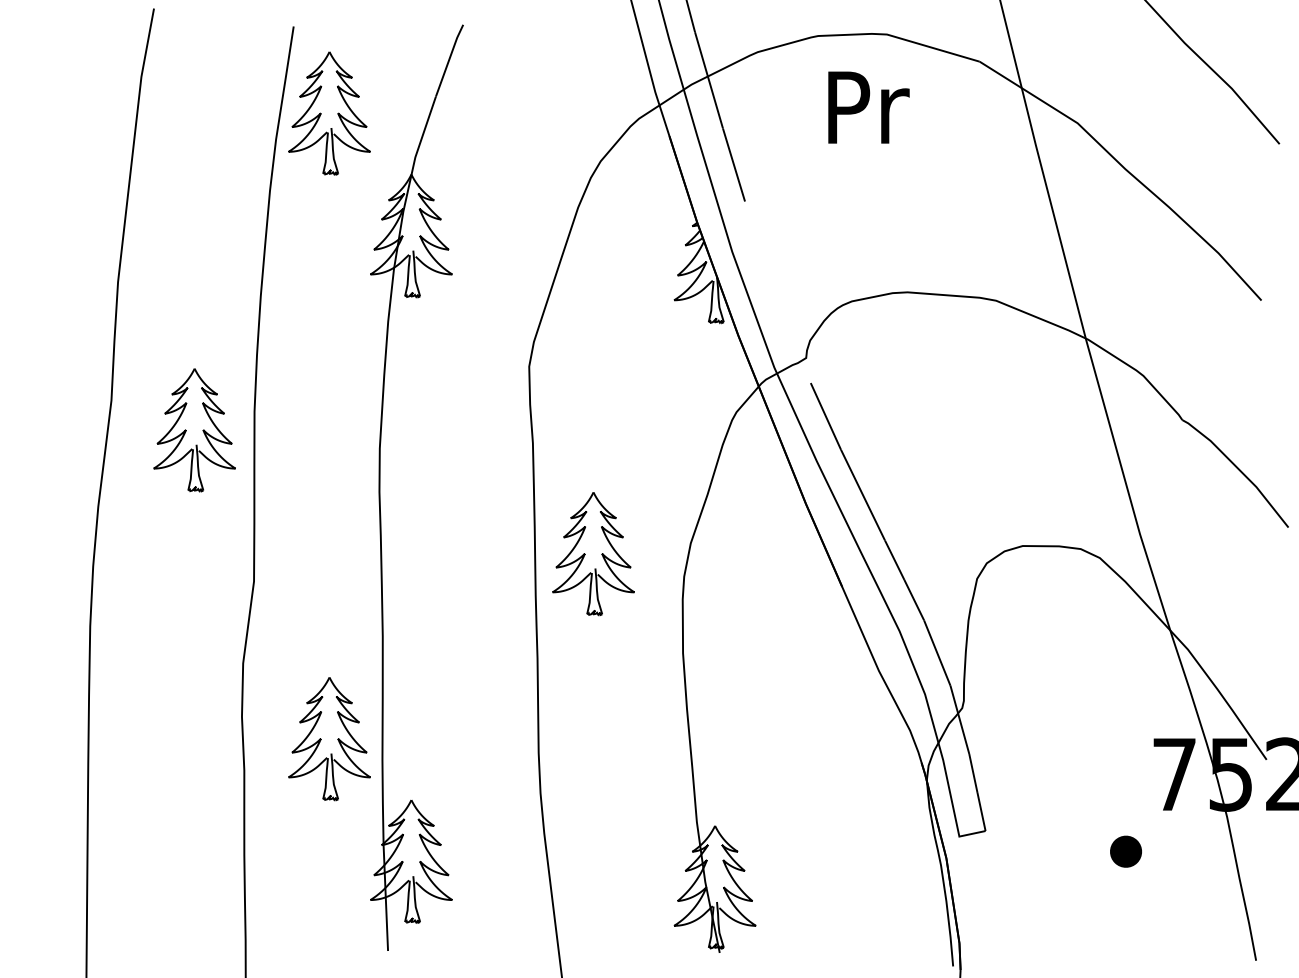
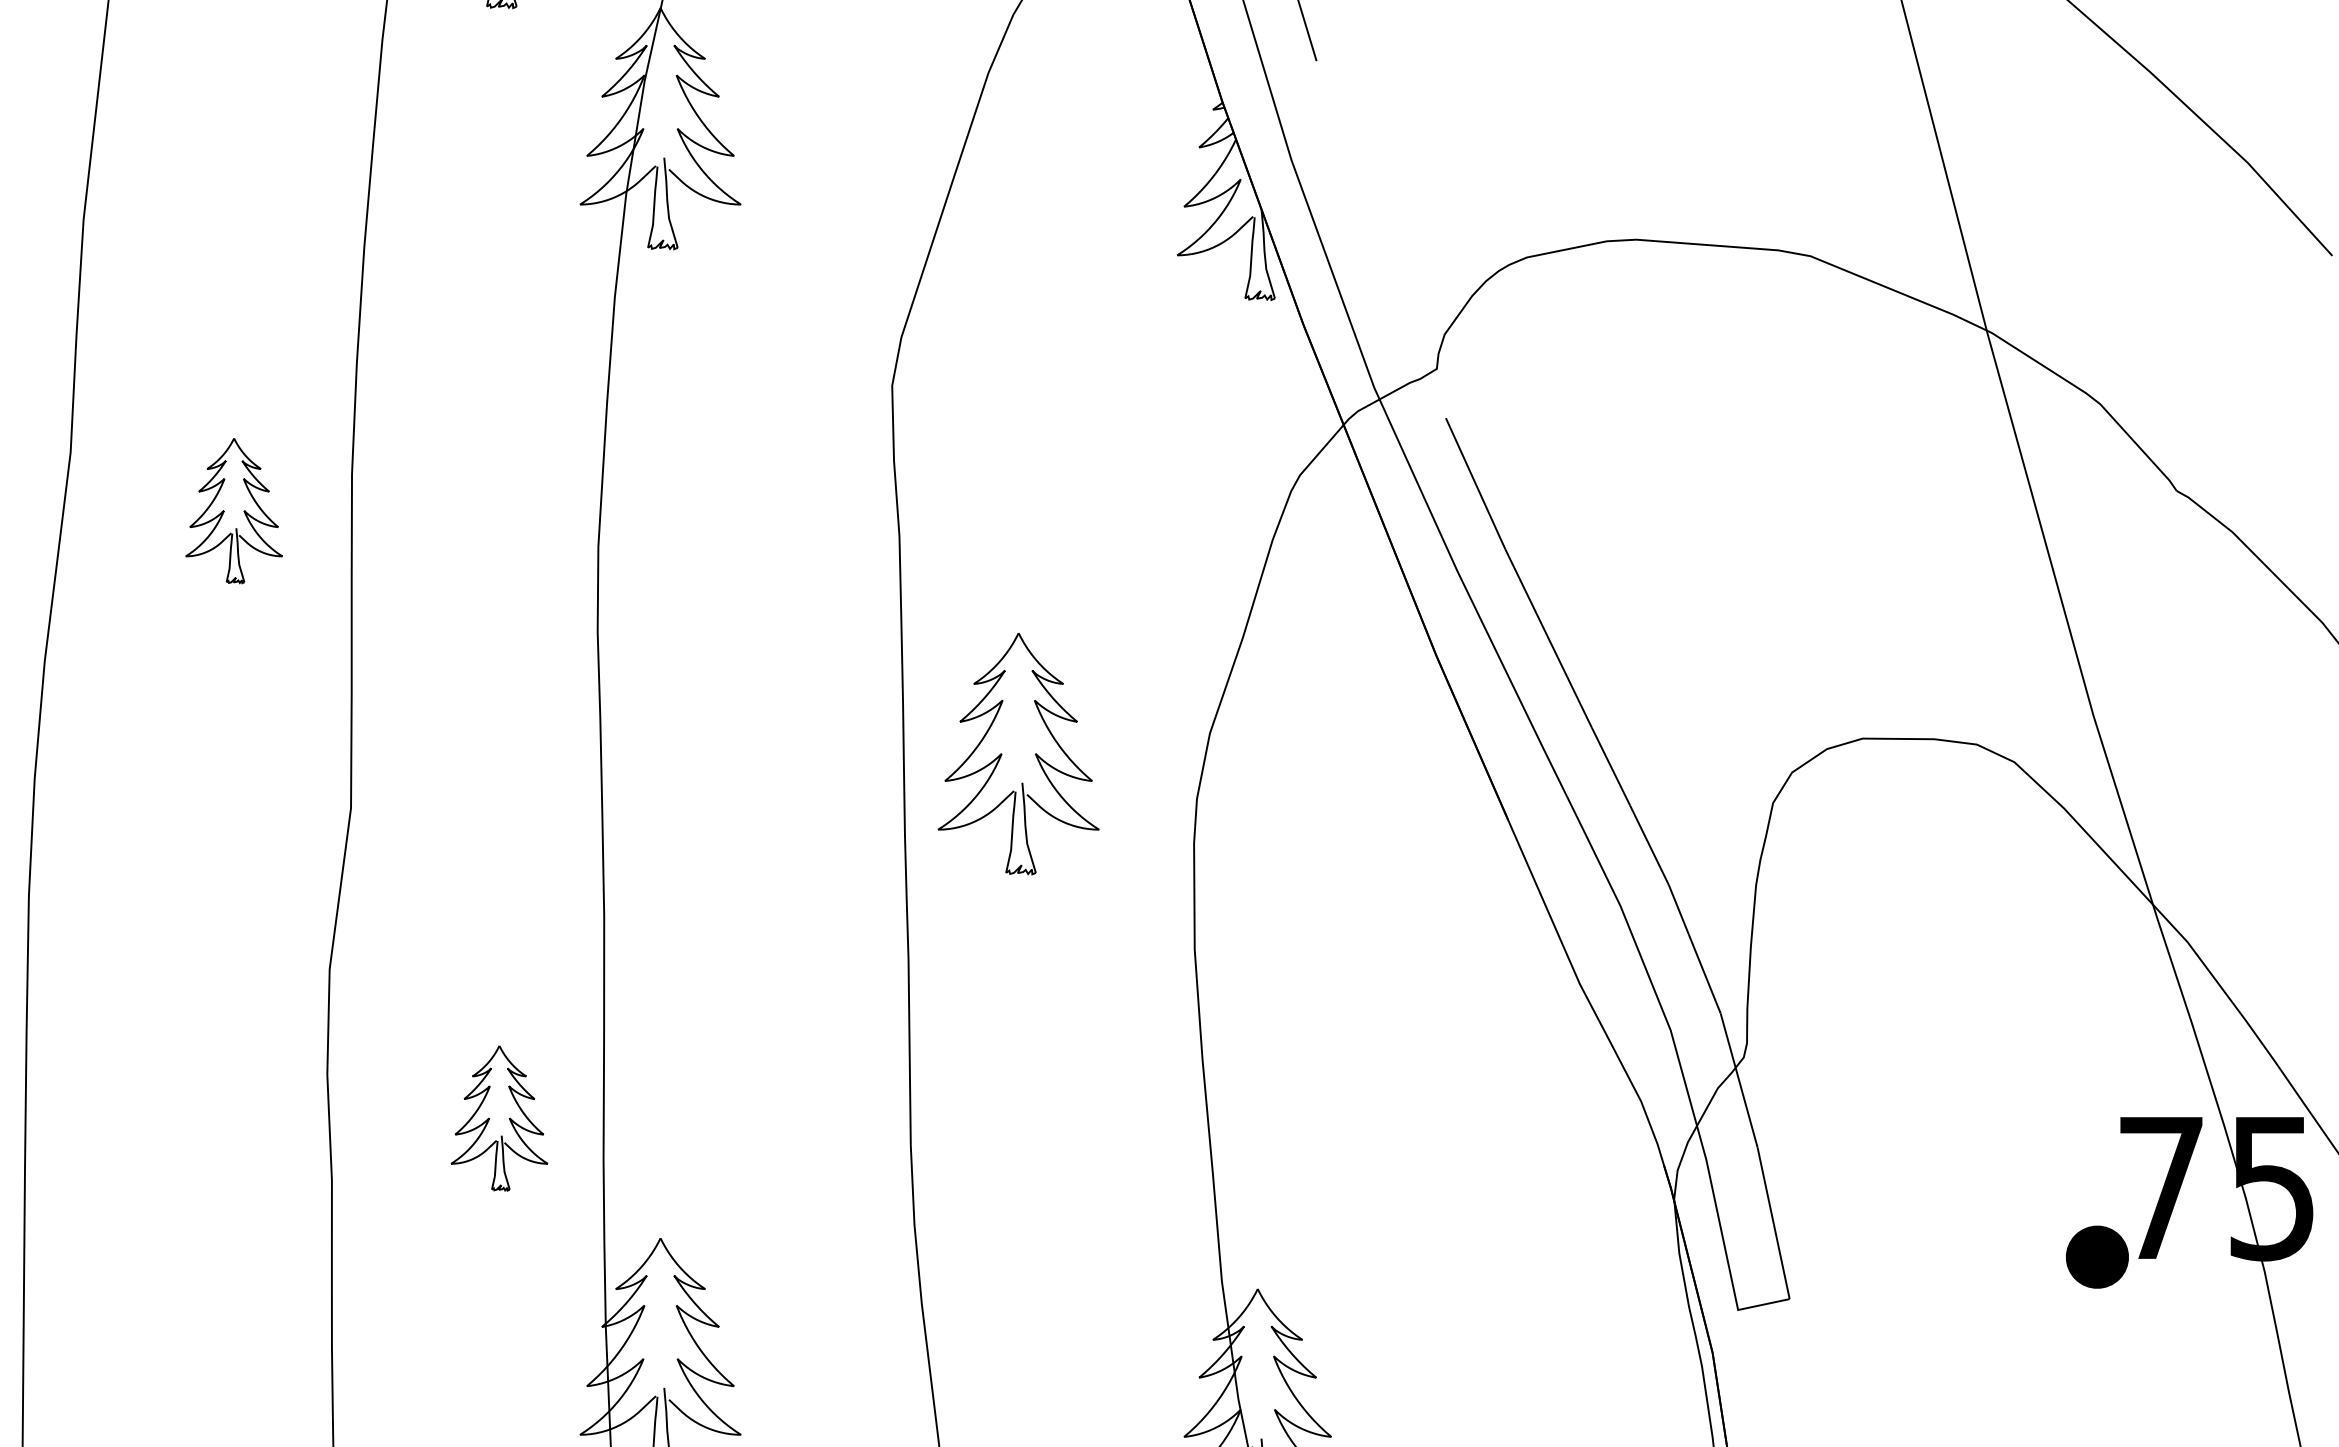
part: (194, 430) -> (233, 511), size x0.6
part: (329, 739) -> (499, 1119), size x0.6
part: (1125, 851) -> (2096, 1256), moved

